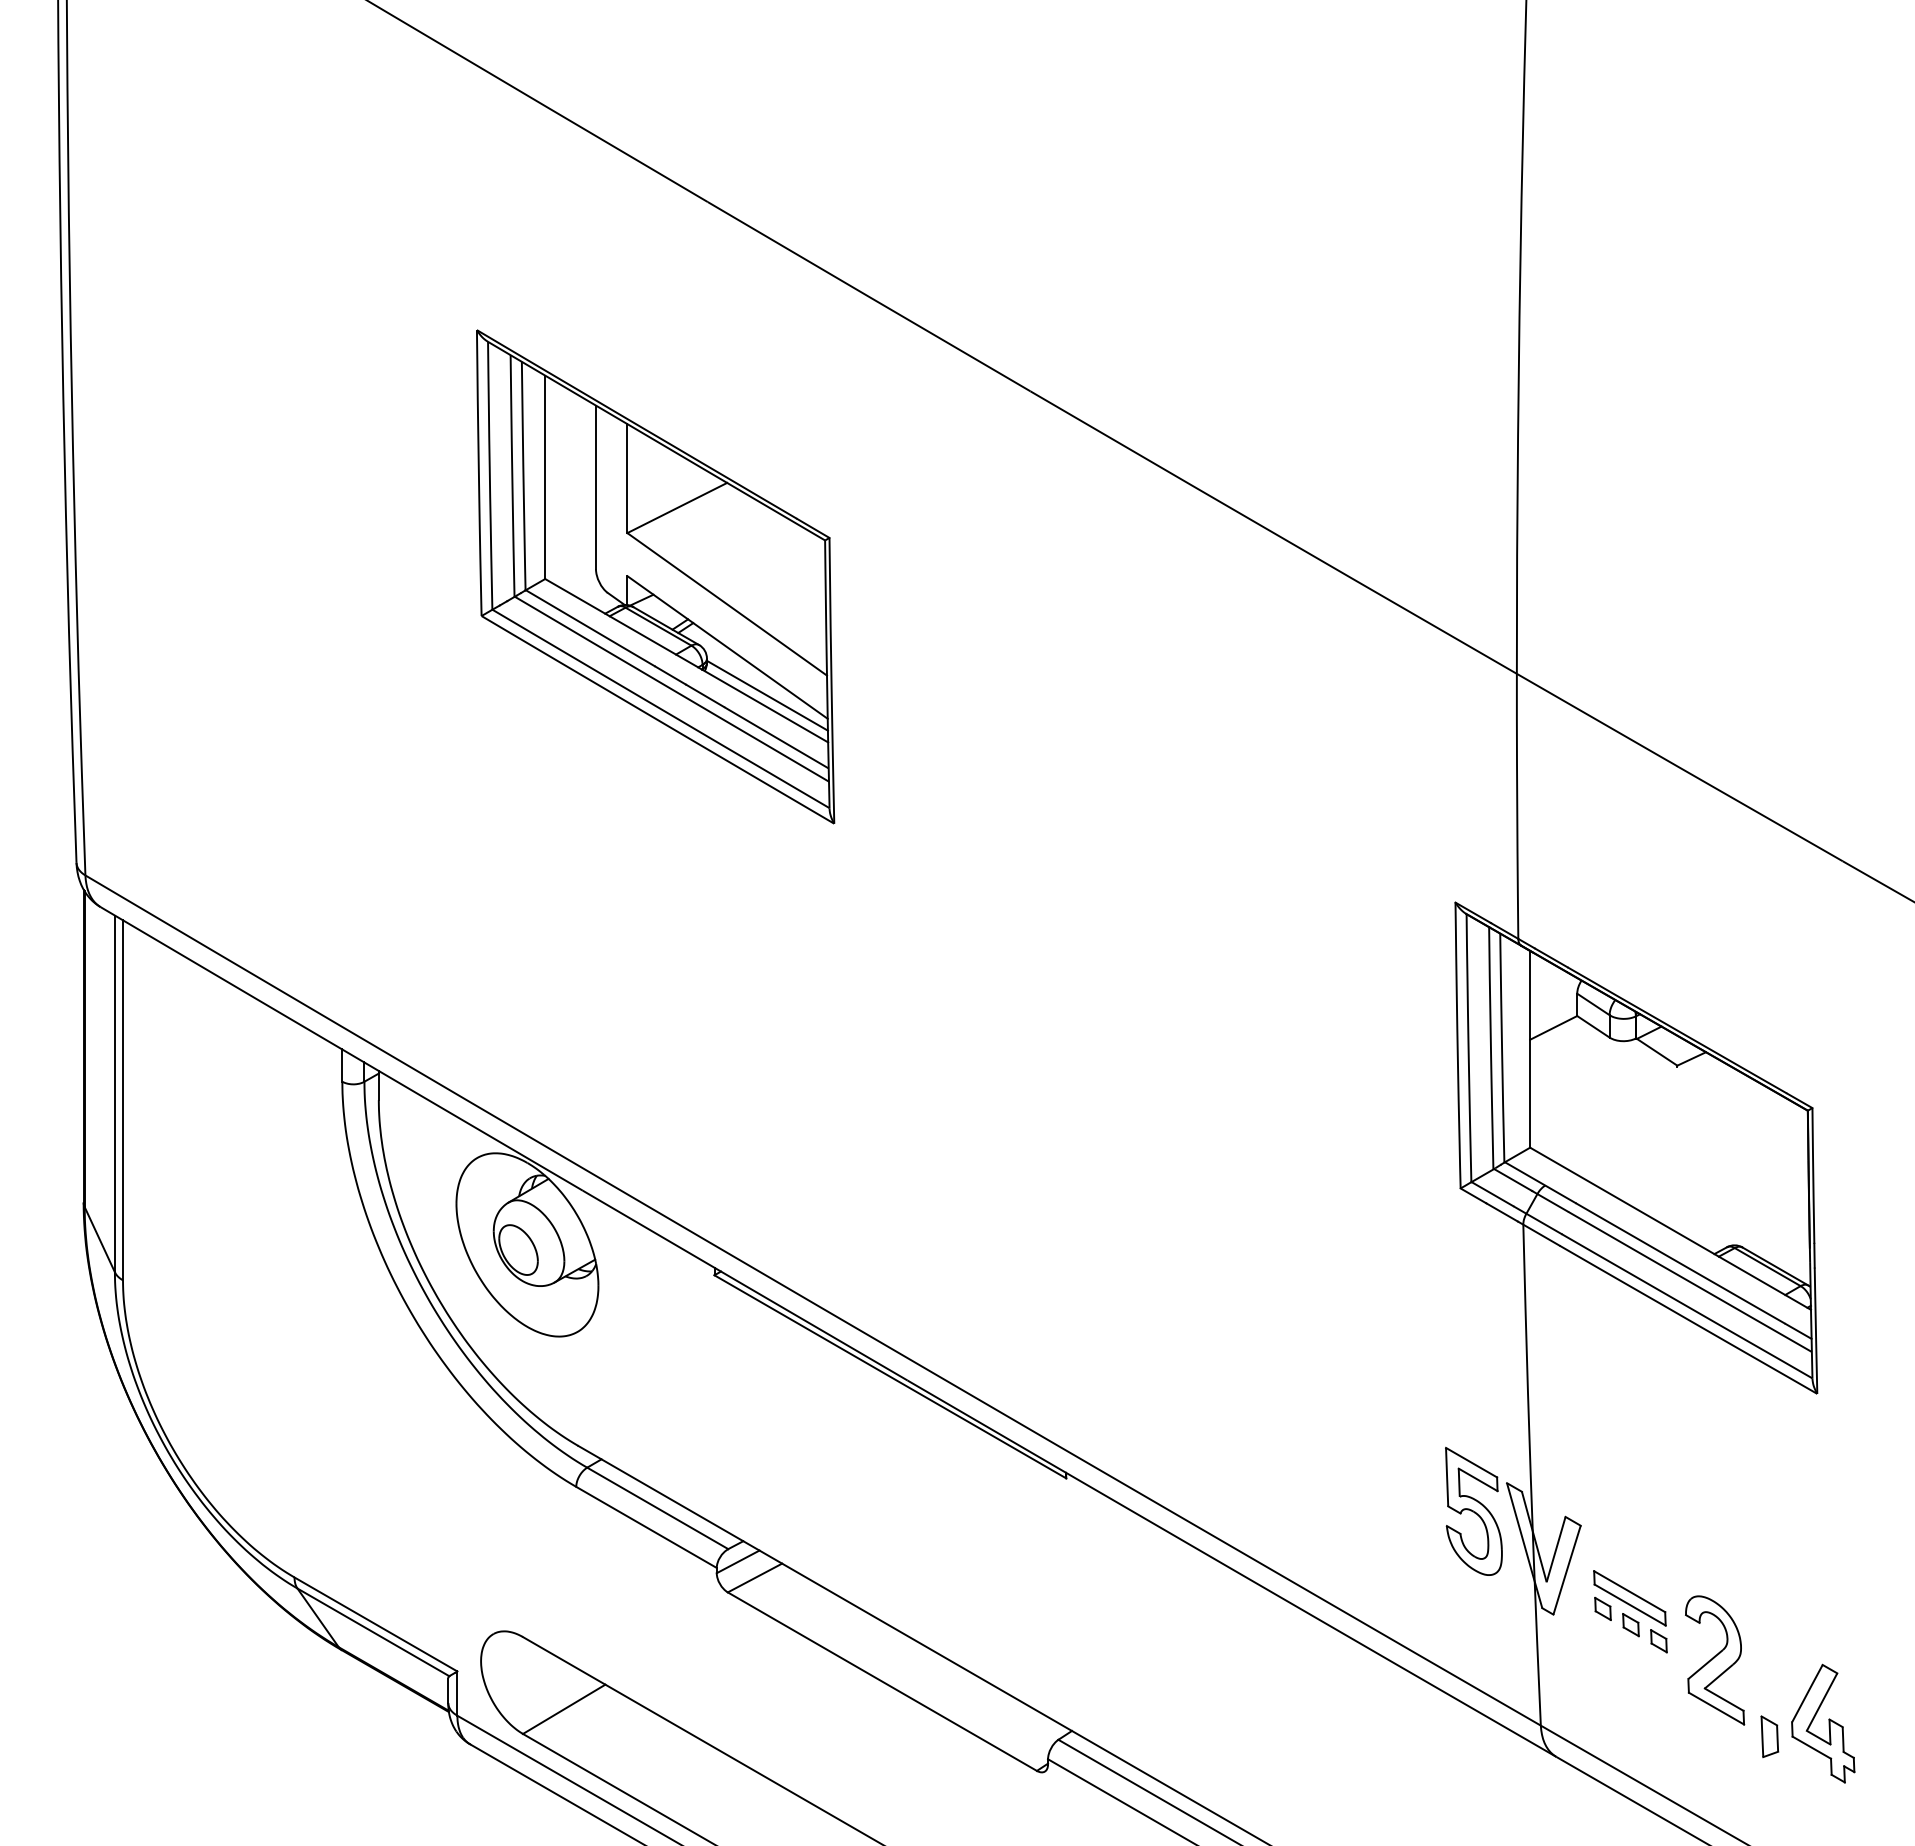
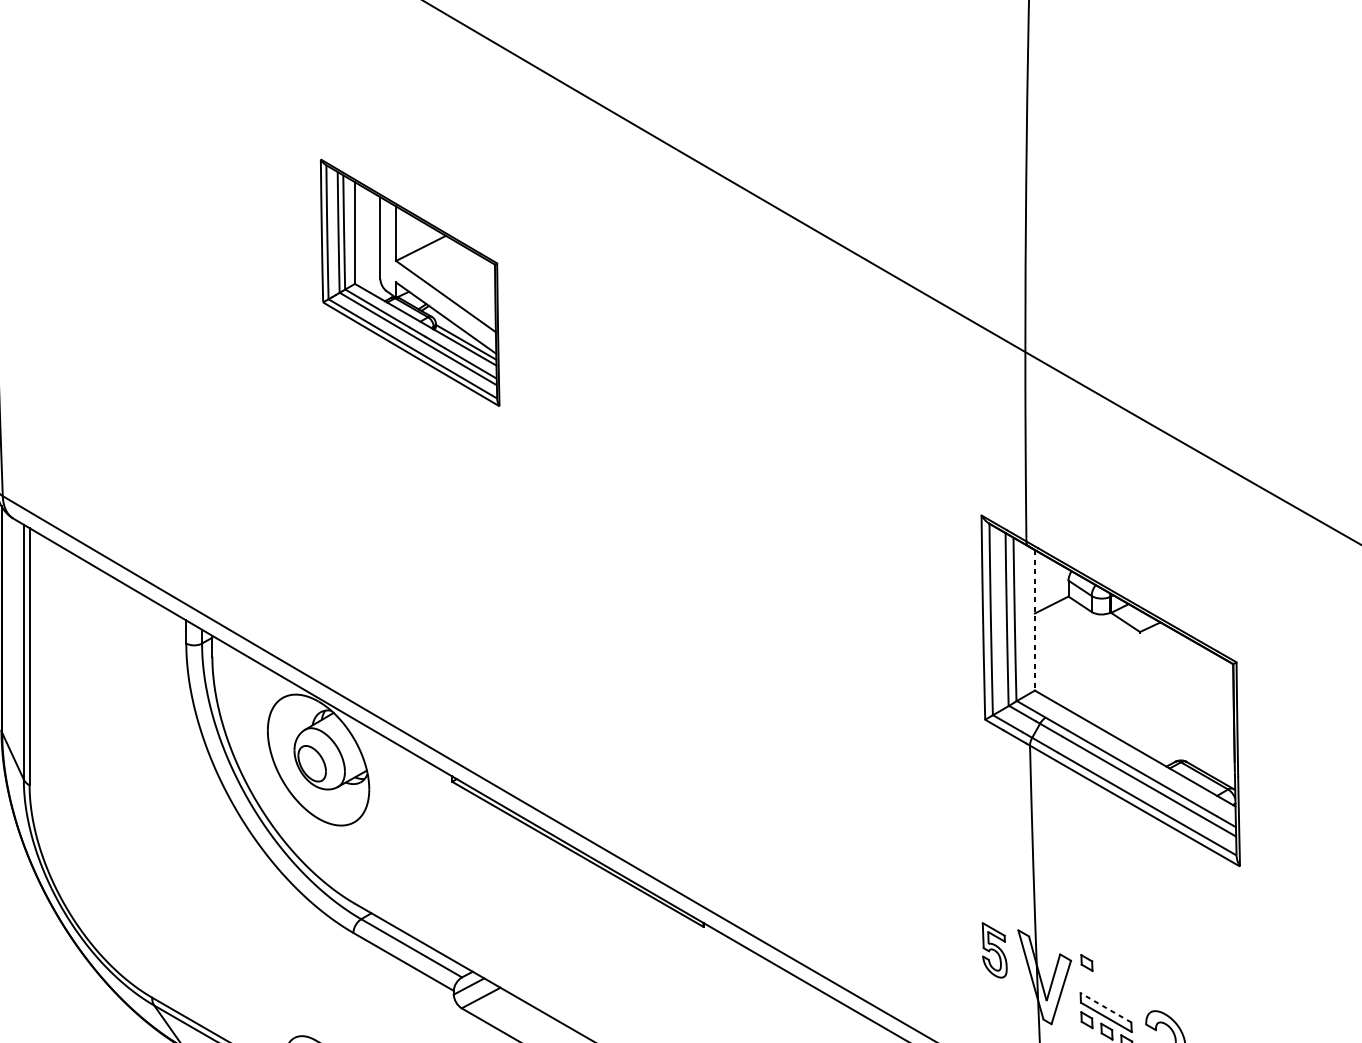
part: (655, 576) -> (410, 282), size x0.7
line: (1530, 1049) -> (1035, 620), solid -> dashed
part: (1473, 1510) -> (994, 949), size x0.6
part: (1602, 1528) -> (1086, 962), added
line: (1629, 1591) -> (1105, 1007), solid -> dashed

